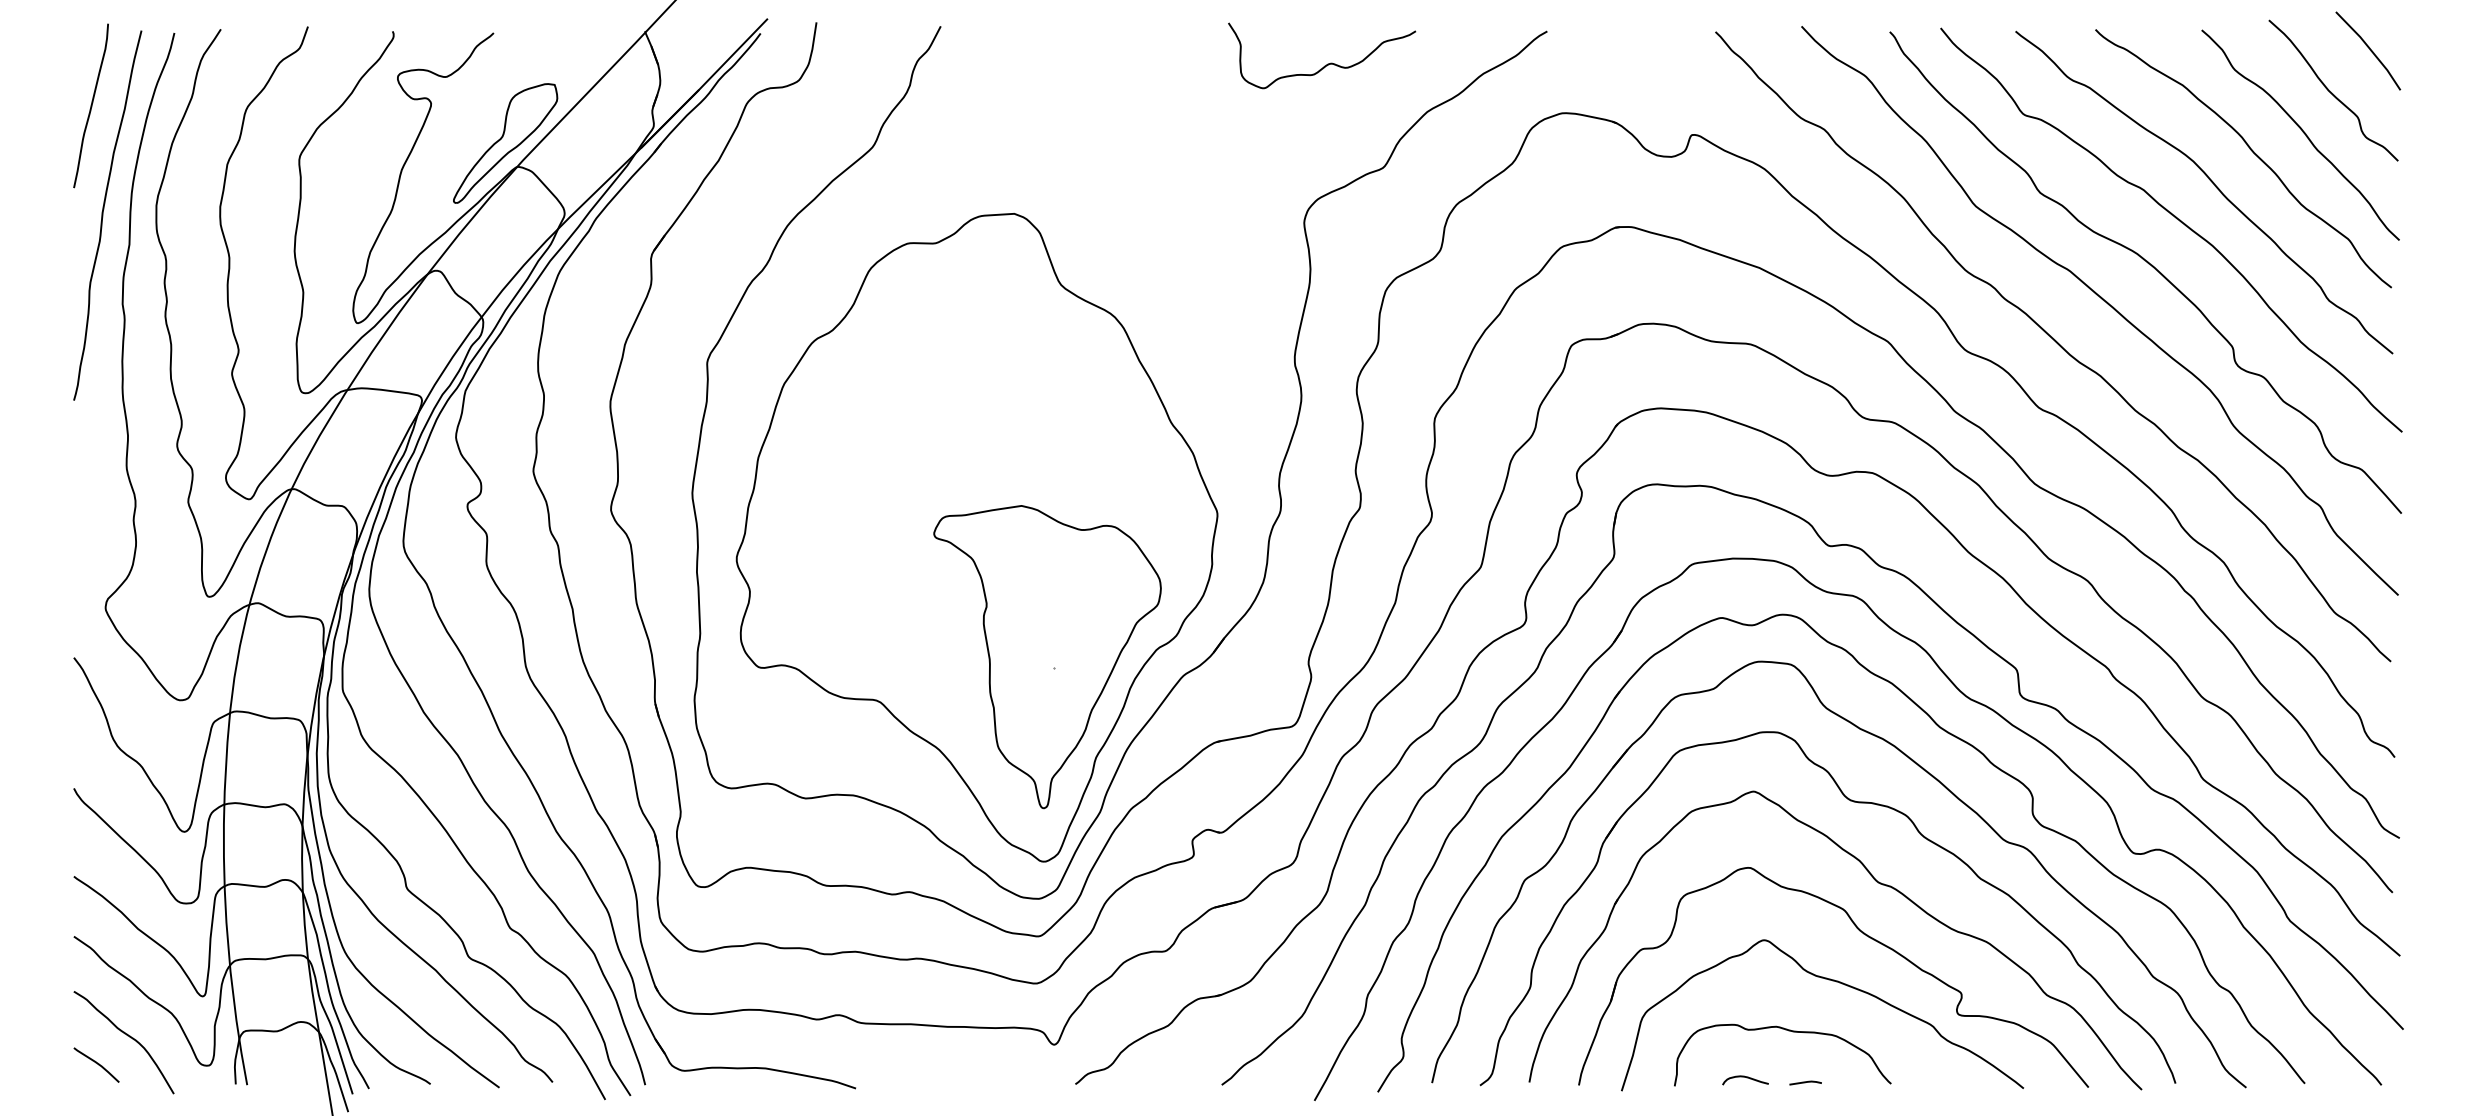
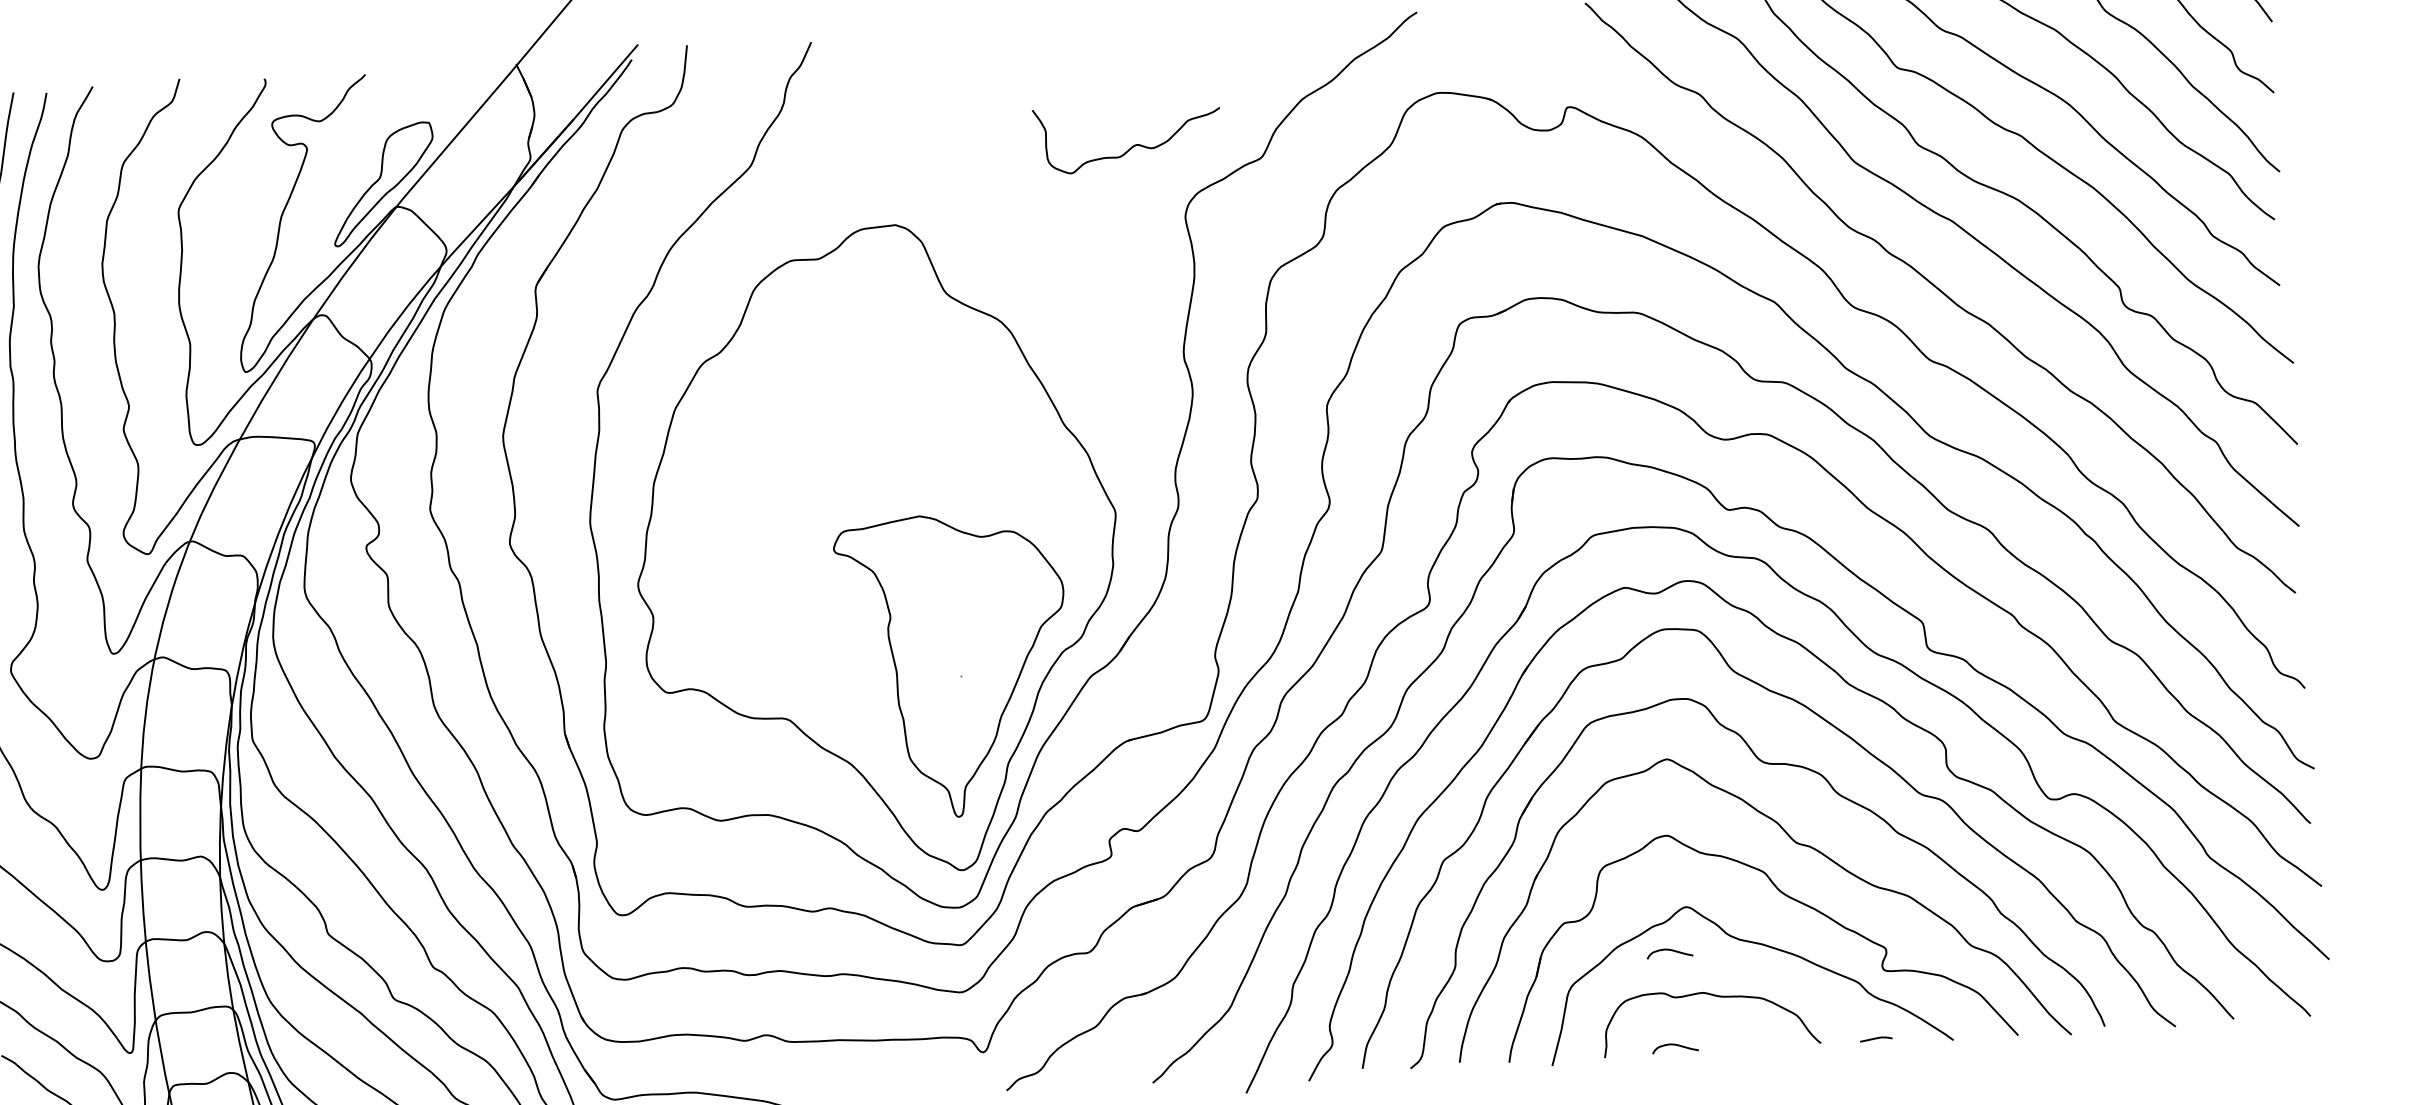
curve: (1327, 63) -> (1133, 144), moved
curve: (1746, 983) -> (1670, 951), added
line: (1805, 1082) -> (1876, 1038), moved

